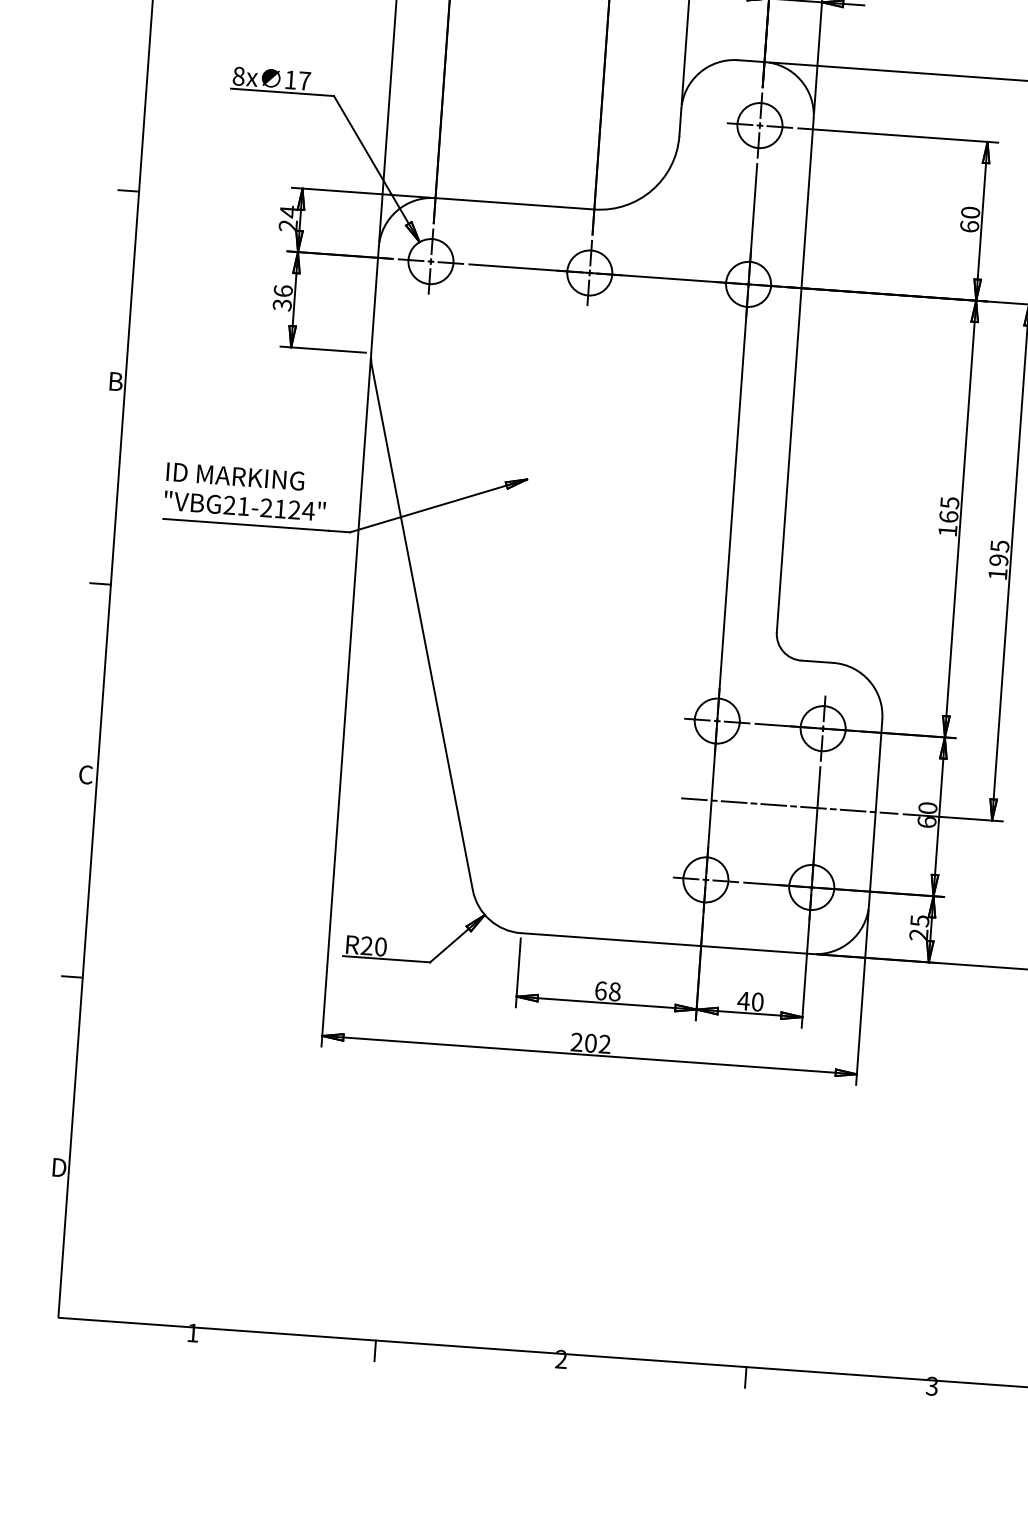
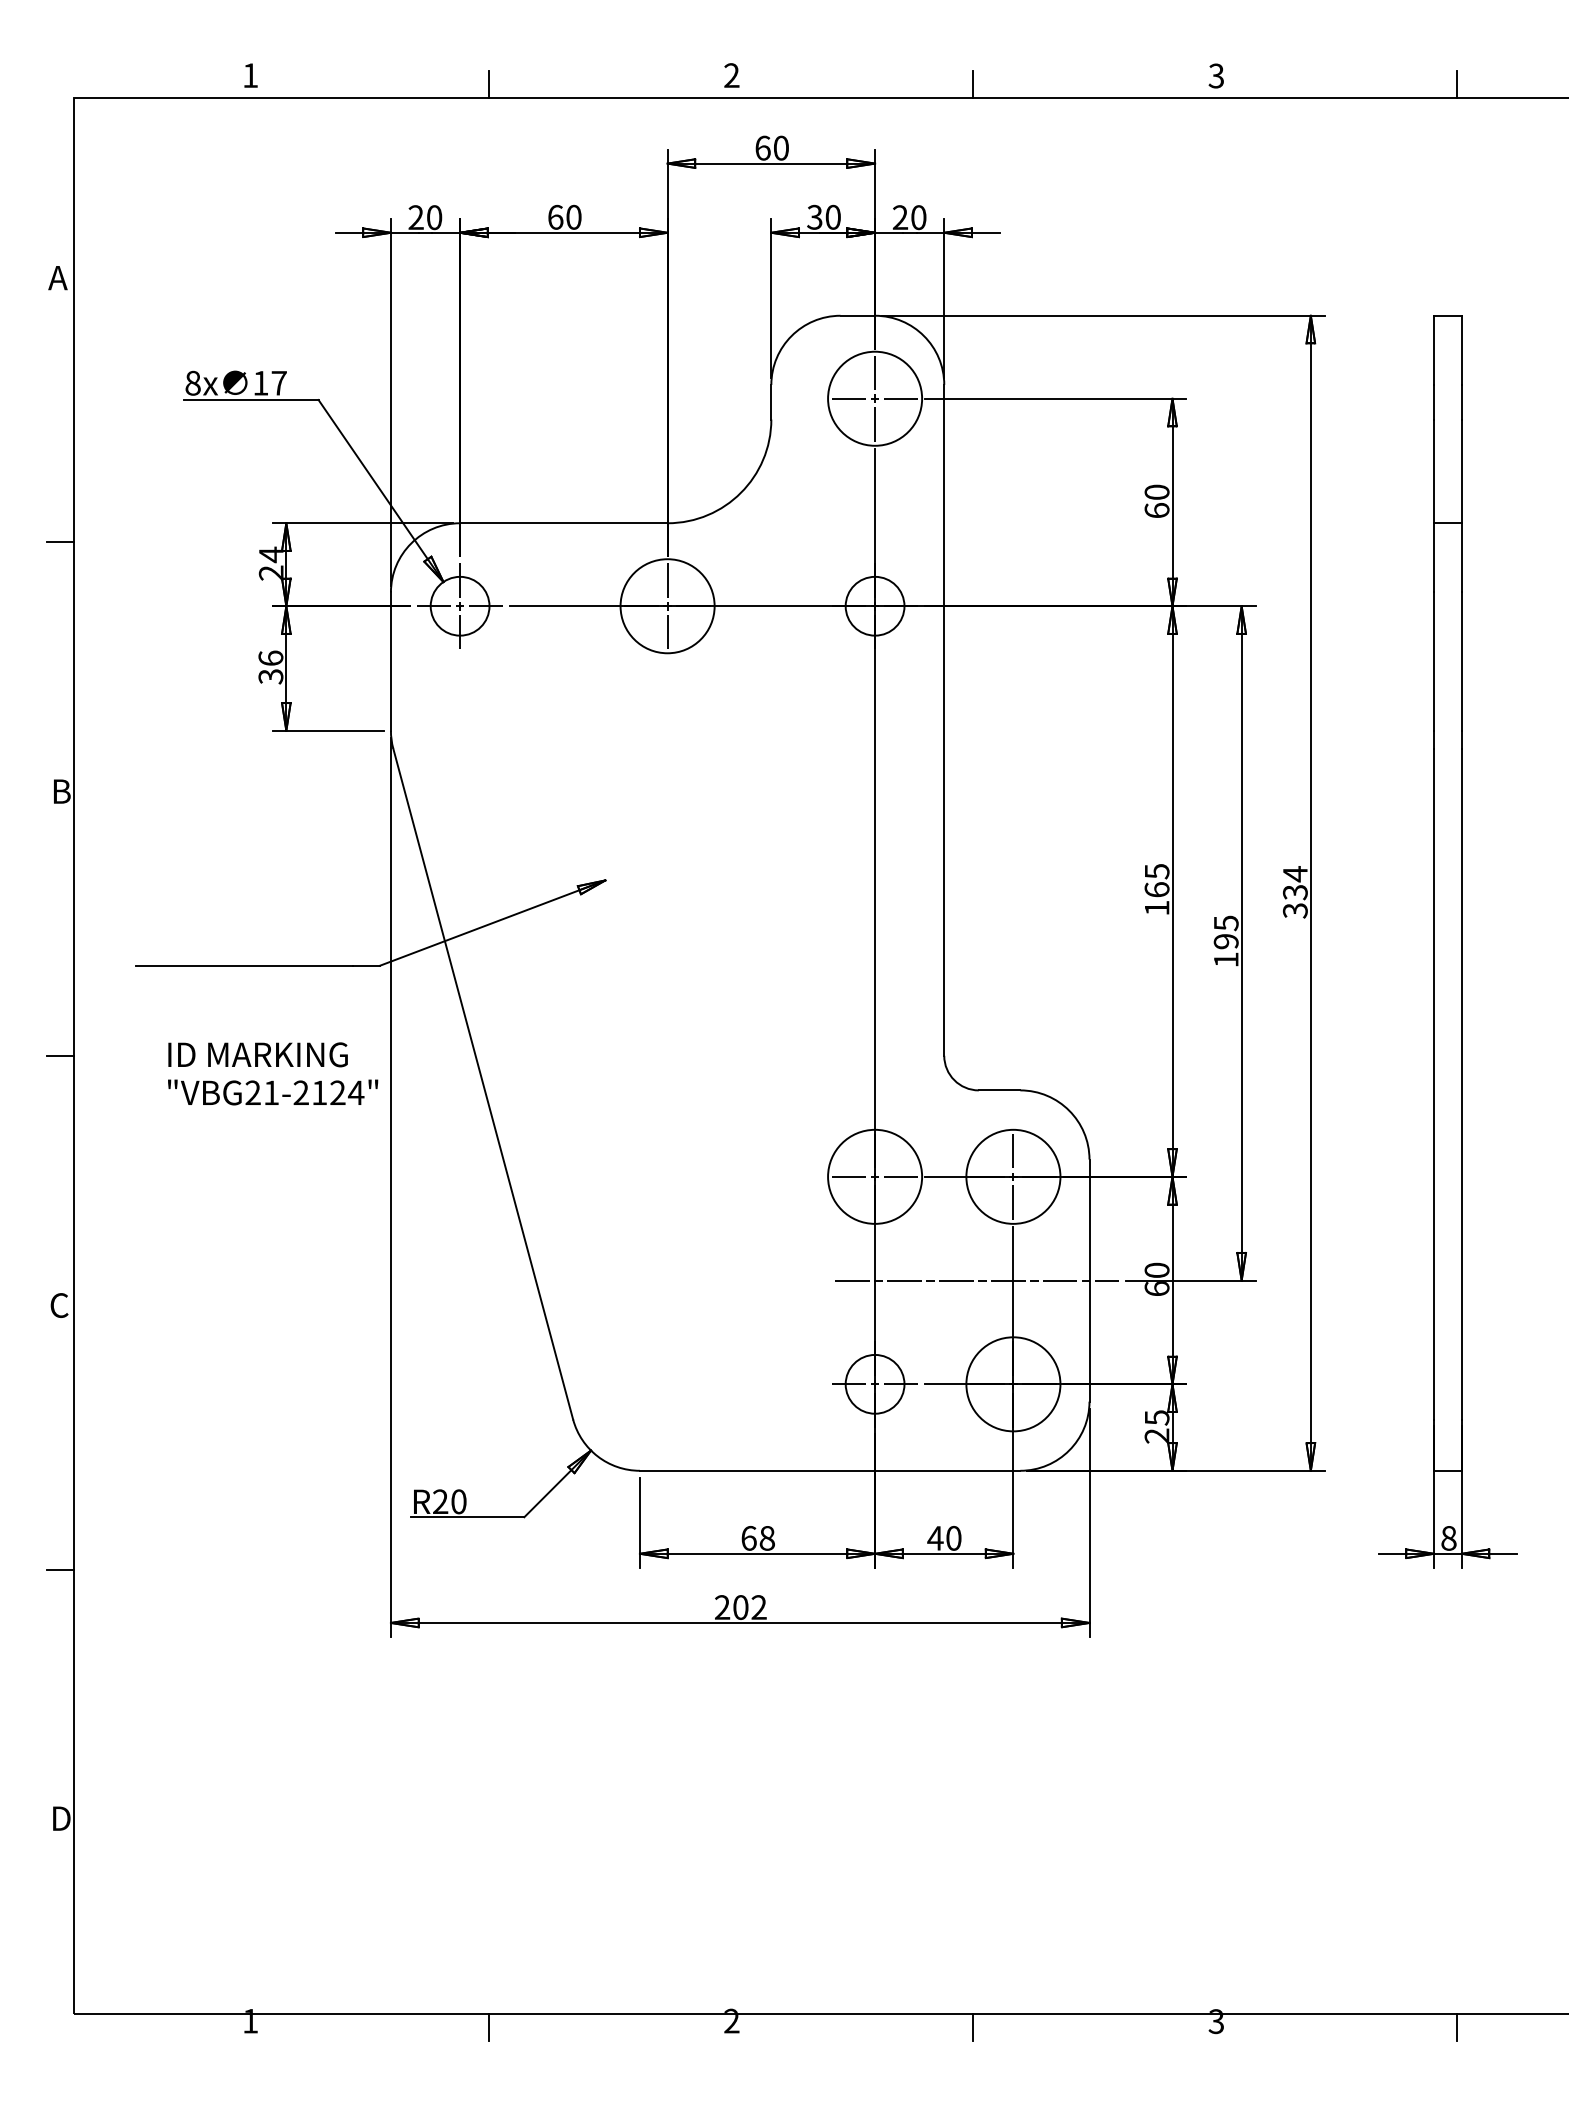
circle: (759, 125) -> (874, 398), size x1.6
circle: (589, 272) -> (667, 605), size x1.6
text: (246, 491) -> (273, 1073), moved
circle: (716, 720) -> (874, 1176), size x1.6
circle: (823, 728) -> (1013, 1176), size x1.6
circle: (811, 886) -> (1013, 1383), size x1.6

